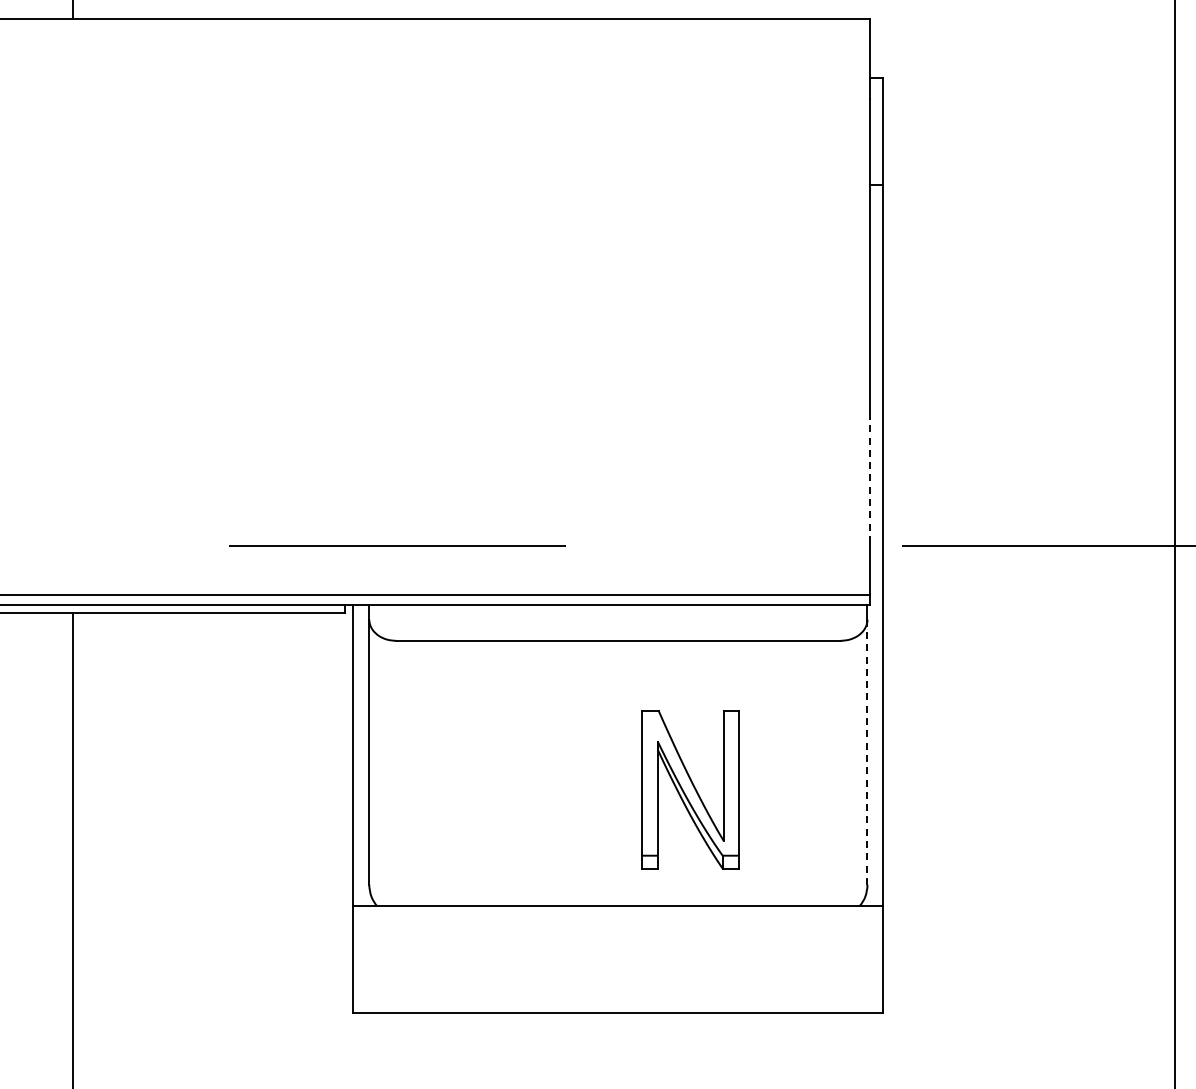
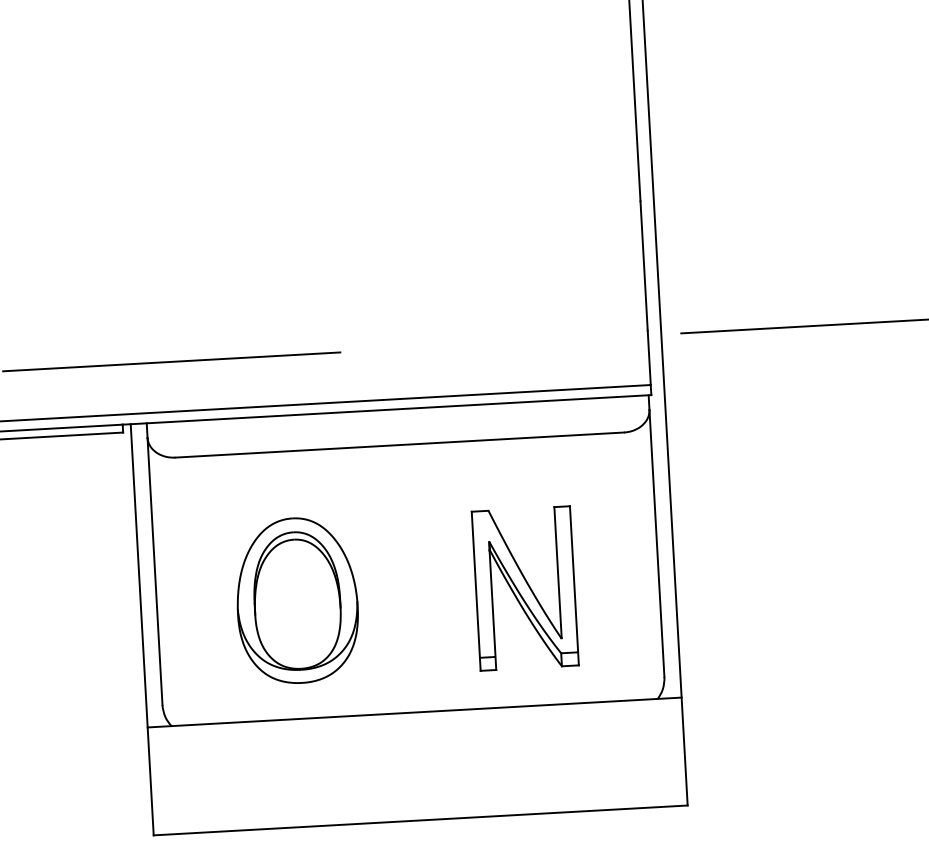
line: (870, 477) -> (644, 266), dashed -> solid
line: (867, 752) -> (656, 543), dashed -> solid
part: (508, 788) -> (297, 600), added
part: (690, 789) -> (525, 588), moved

